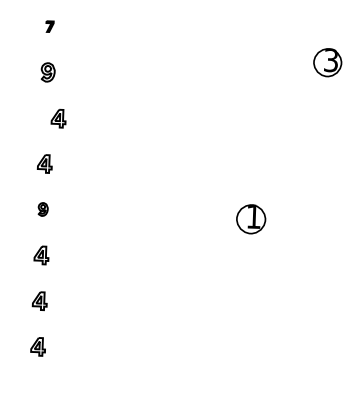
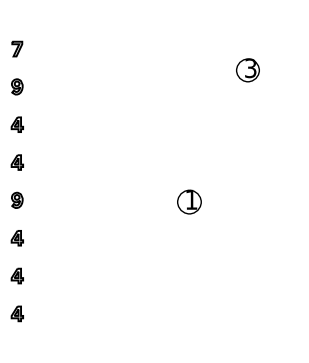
part: (50, 26) -> (17, 48), size x1.67
part: (57, 118) -> (16, 124), moved
part: (43, 208) -> (17, 199), size x1.43

